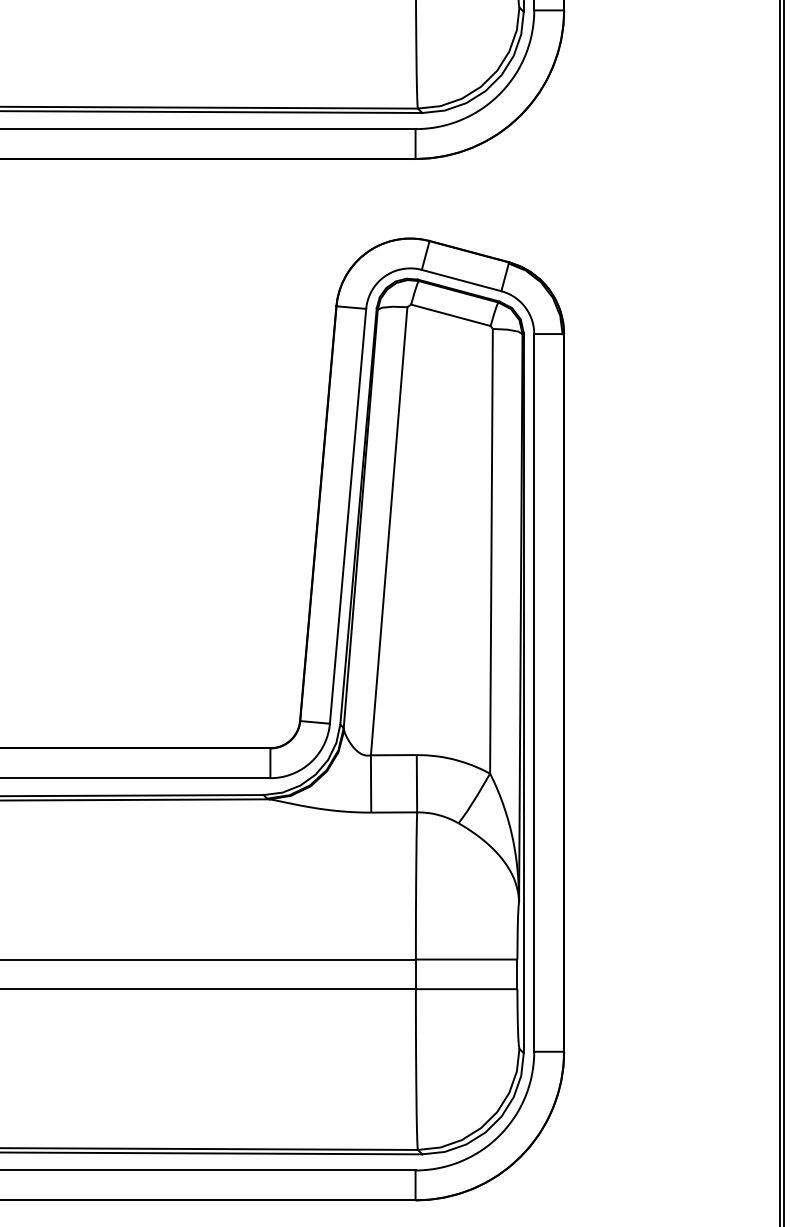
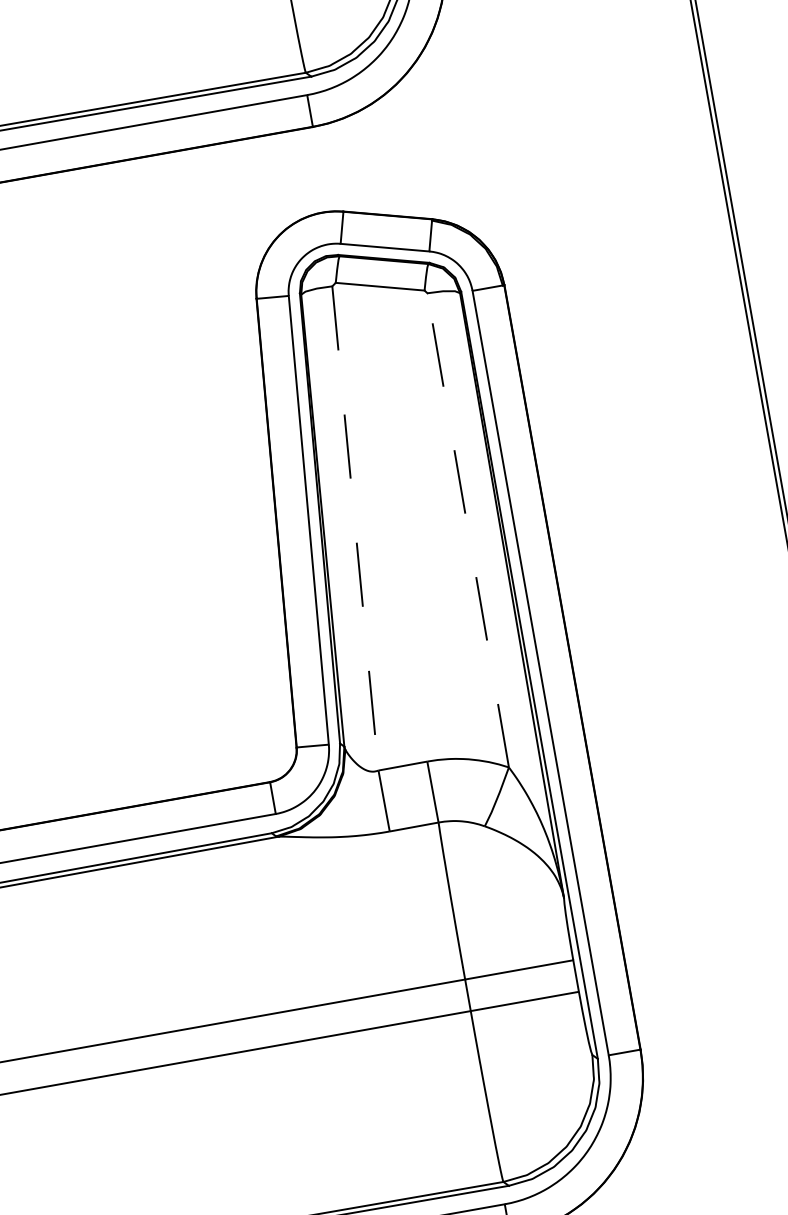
line: (389, 531) -> (355, 528), solid -> dashed
line: (491, 550) -> (468, 529), solid -> dashed

